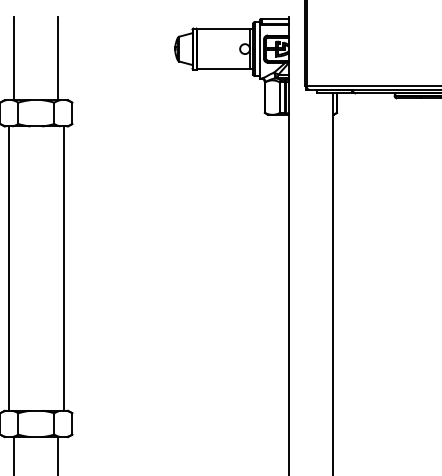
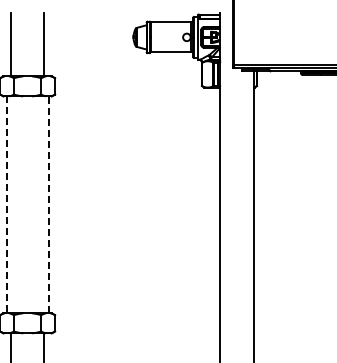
line: (63, 268) -> (48, 204), solid -> dashed
line: (8, 269) -> (6, 205), solid -> dashed

